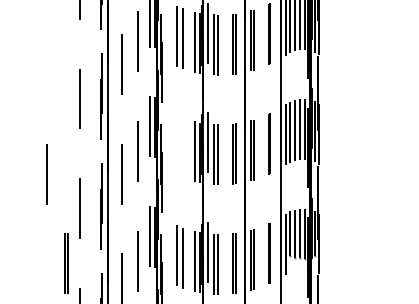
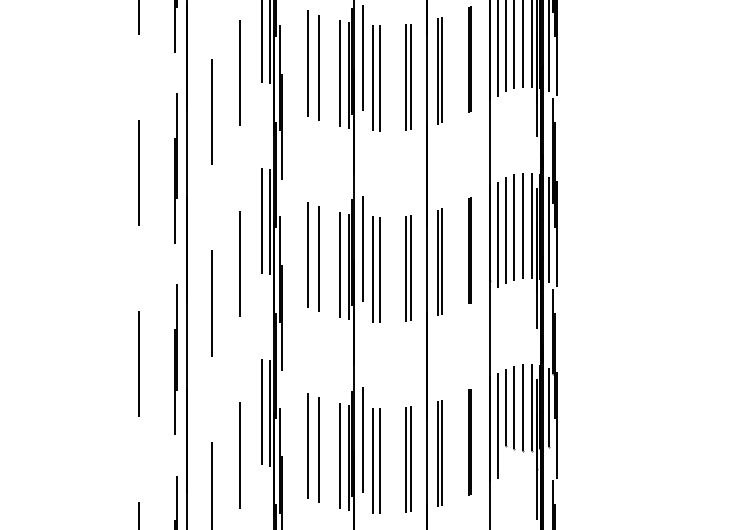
part: (179, 147) -> (312, 257), added
line: (46, 174) -> (80, 304), removed
line: (65, 263) -> (113, 459), removed

